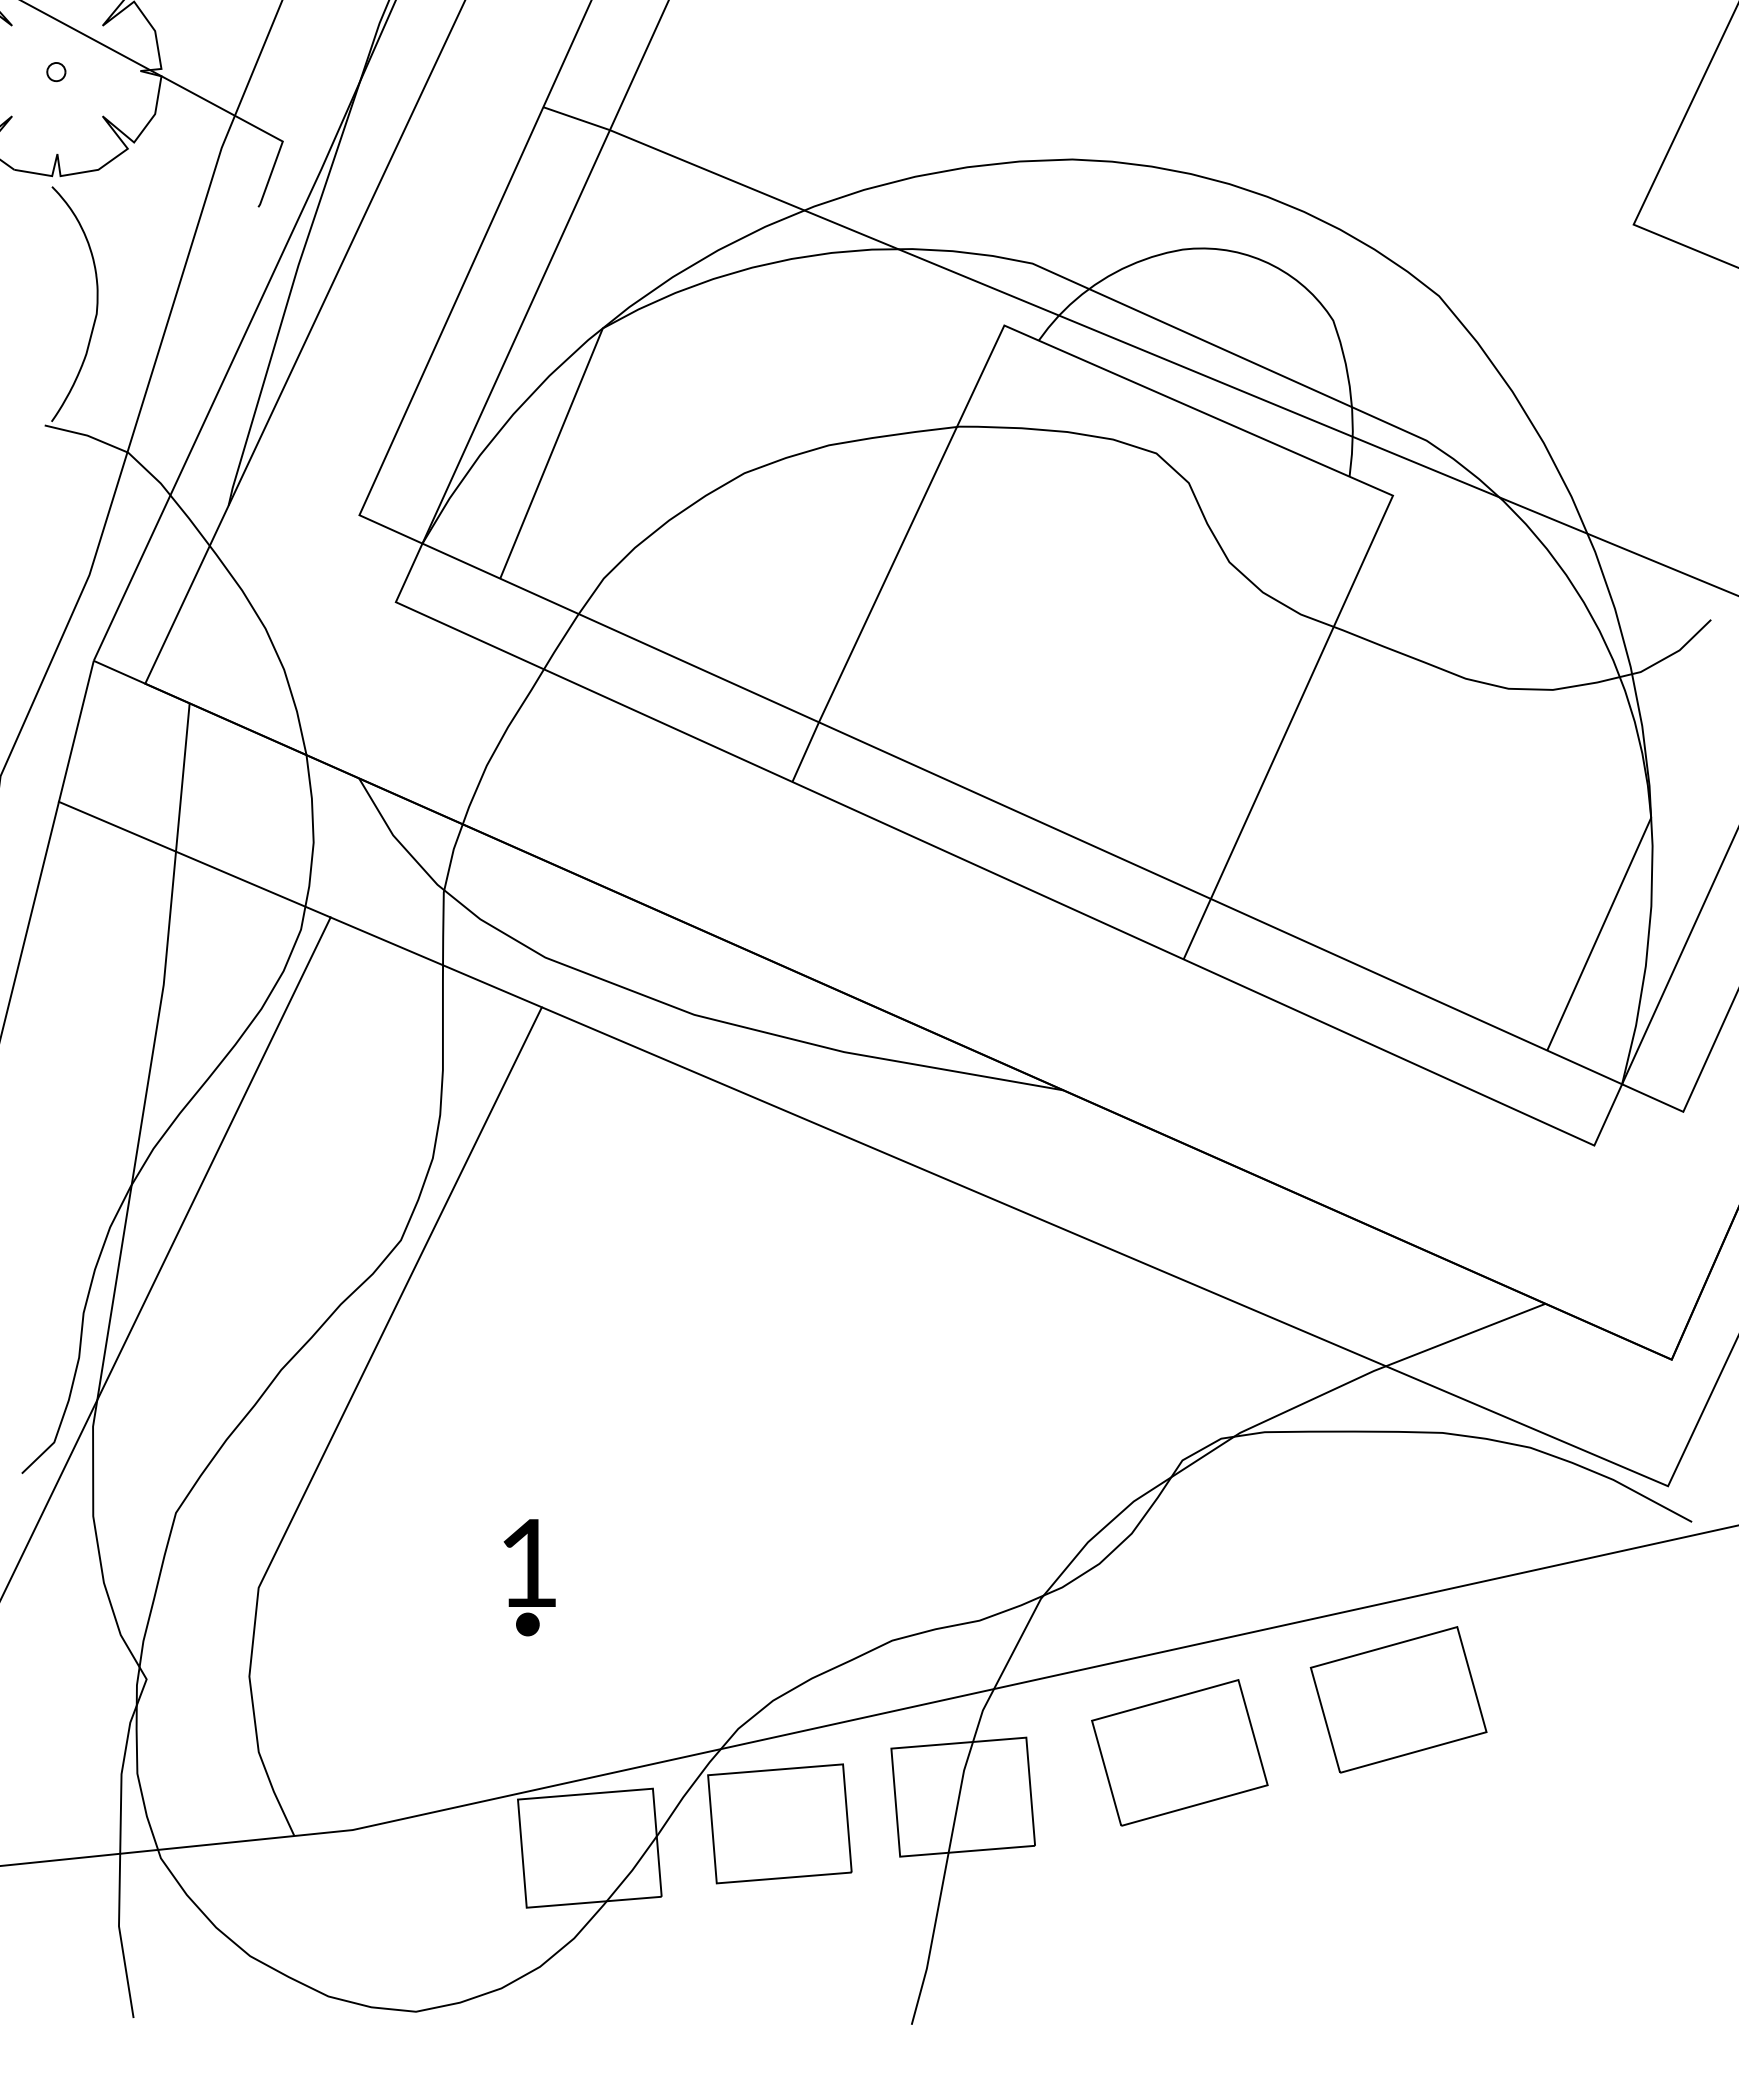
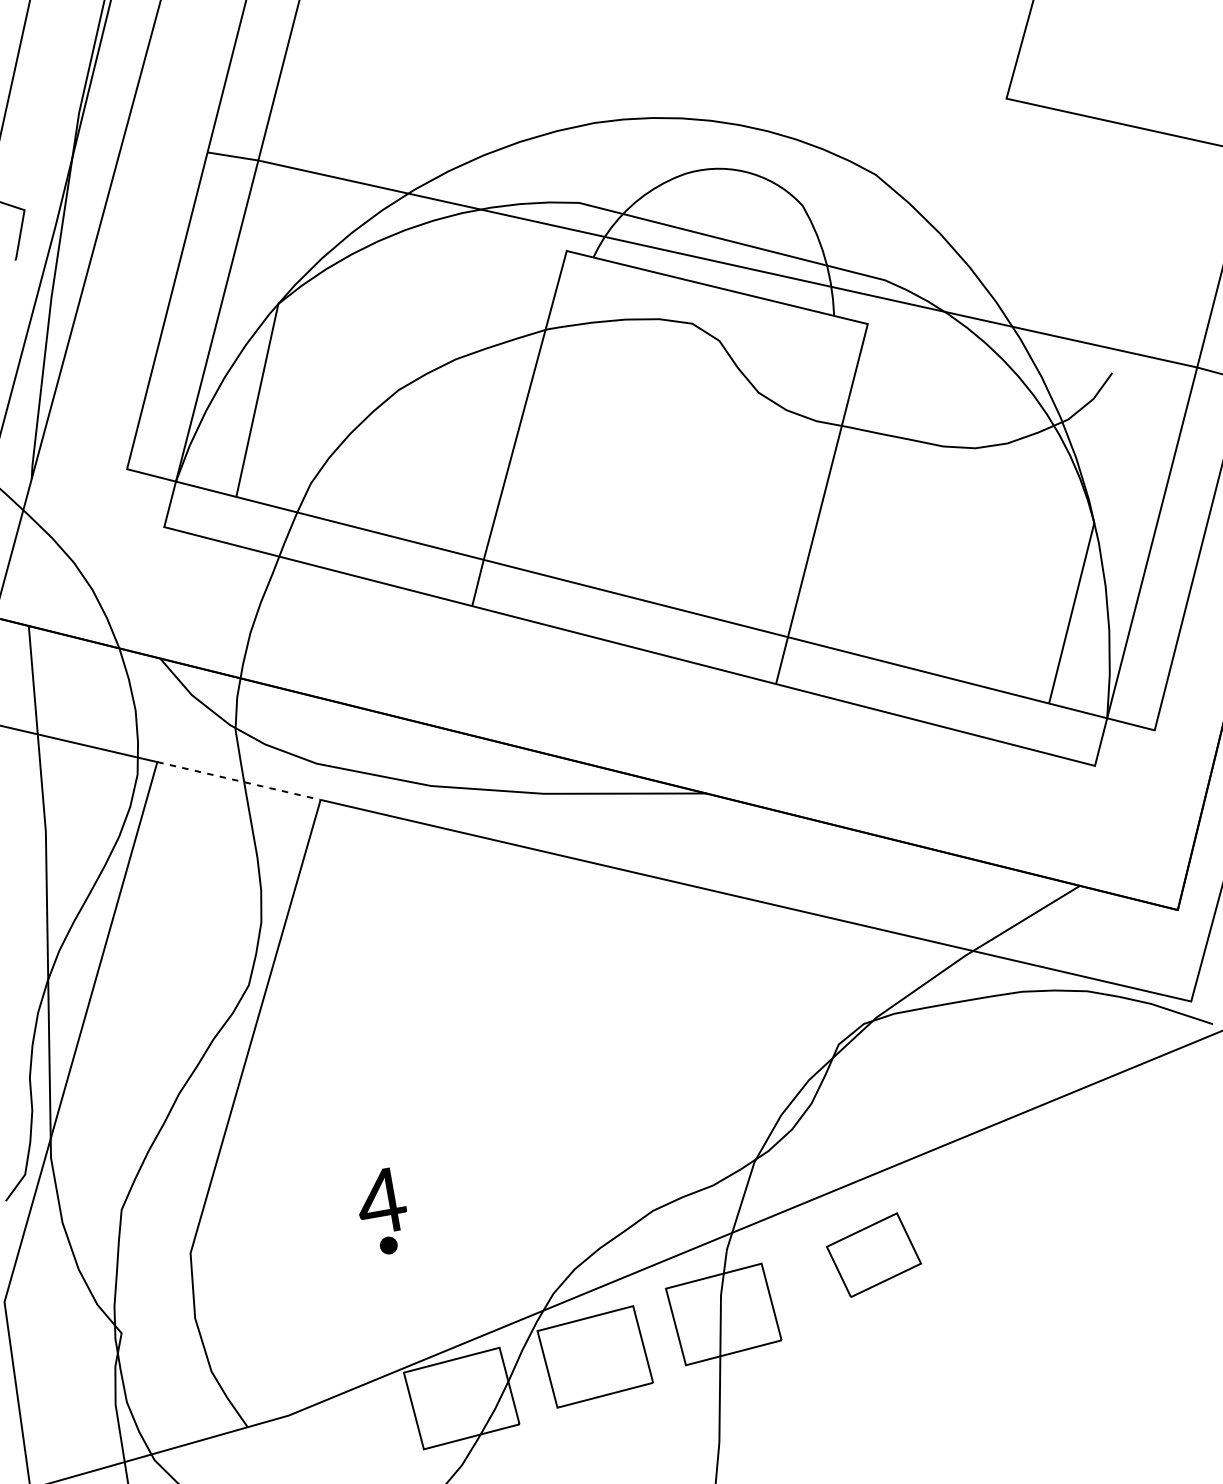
line: (436, 962) -> (239, 781), solid -> dashed
text: (527, 1562) -> (380, 1200), 1 -> 4
part: (1398, 1699) -> (1024, 1189), removed
part: (1179, 1752) -> (873, 1254), size x0.7

